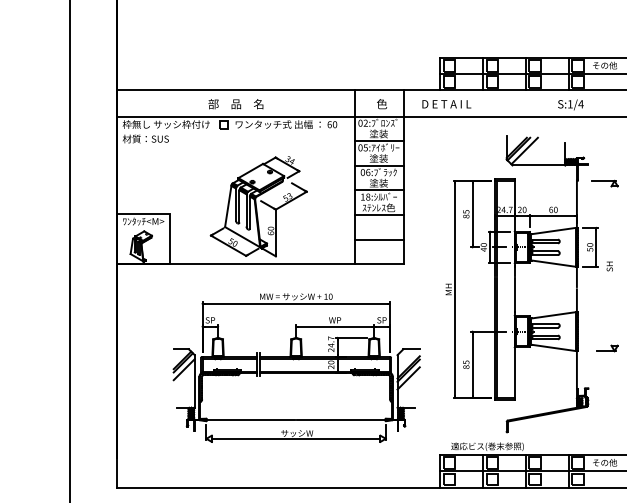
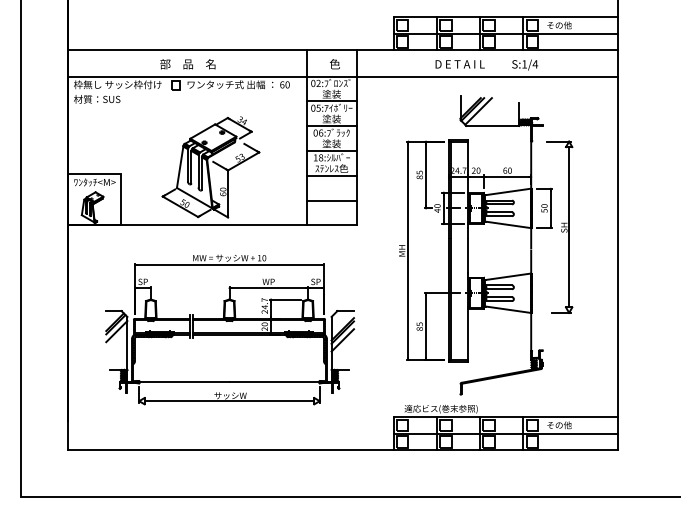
text: (446, 104) -> (459, 64), moved
line: (614, 266) -> (569, 227), added
part: (297, 367) -> (230, 329), moved

